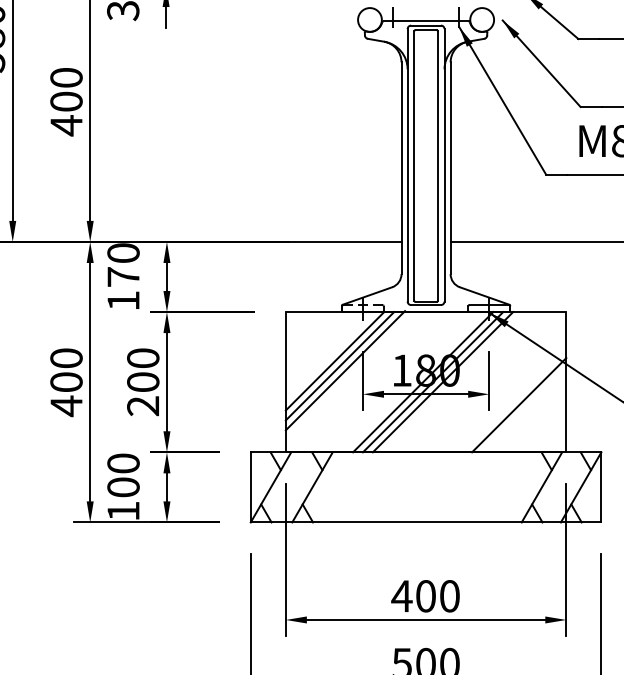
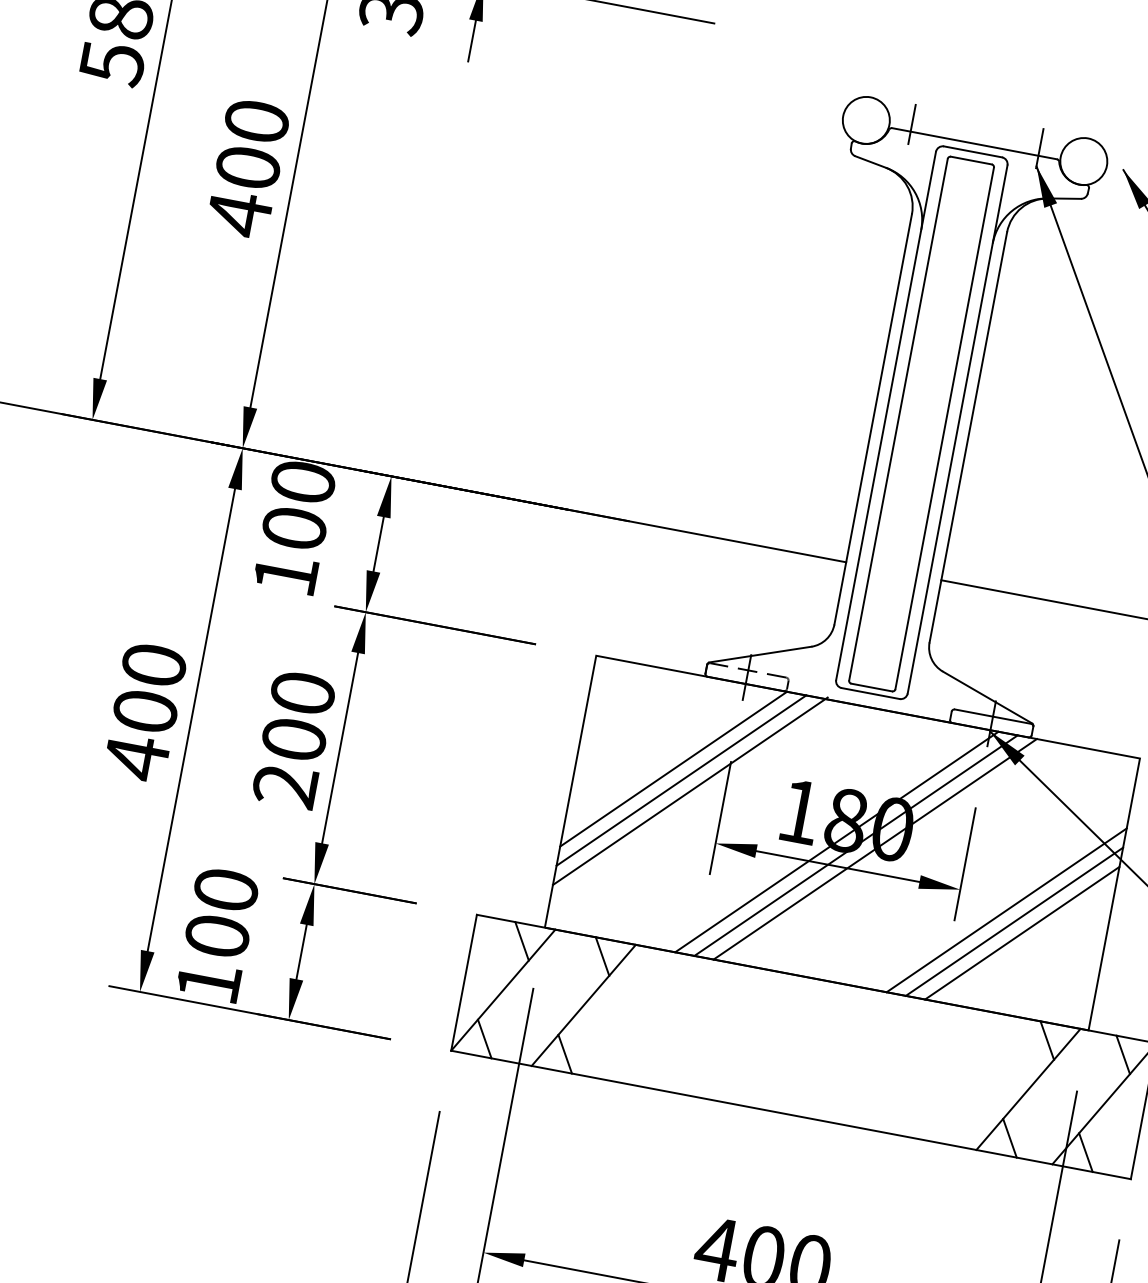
text: (123, 276) -> (294, 527), 170 -> 100
line: (514, 400) -> (1007, 910), added
line: (523, 409) -> (1021, 931), added

